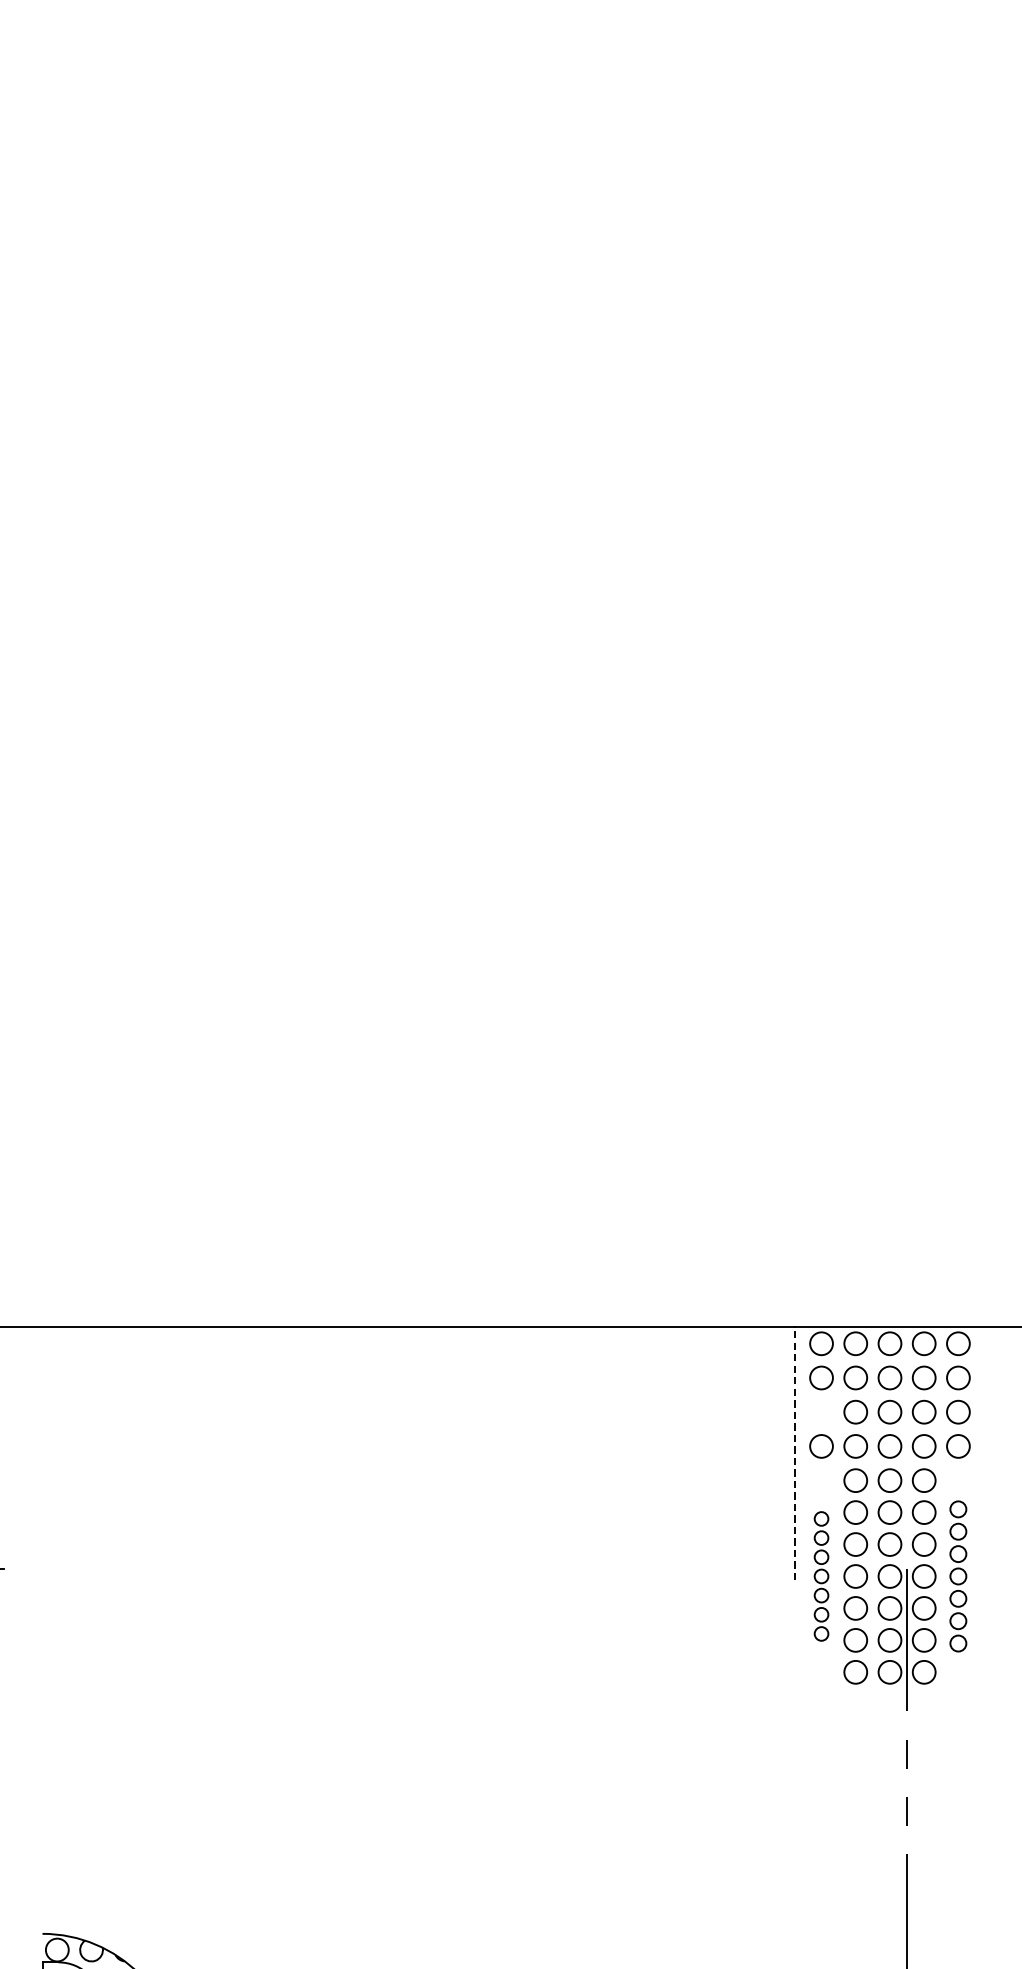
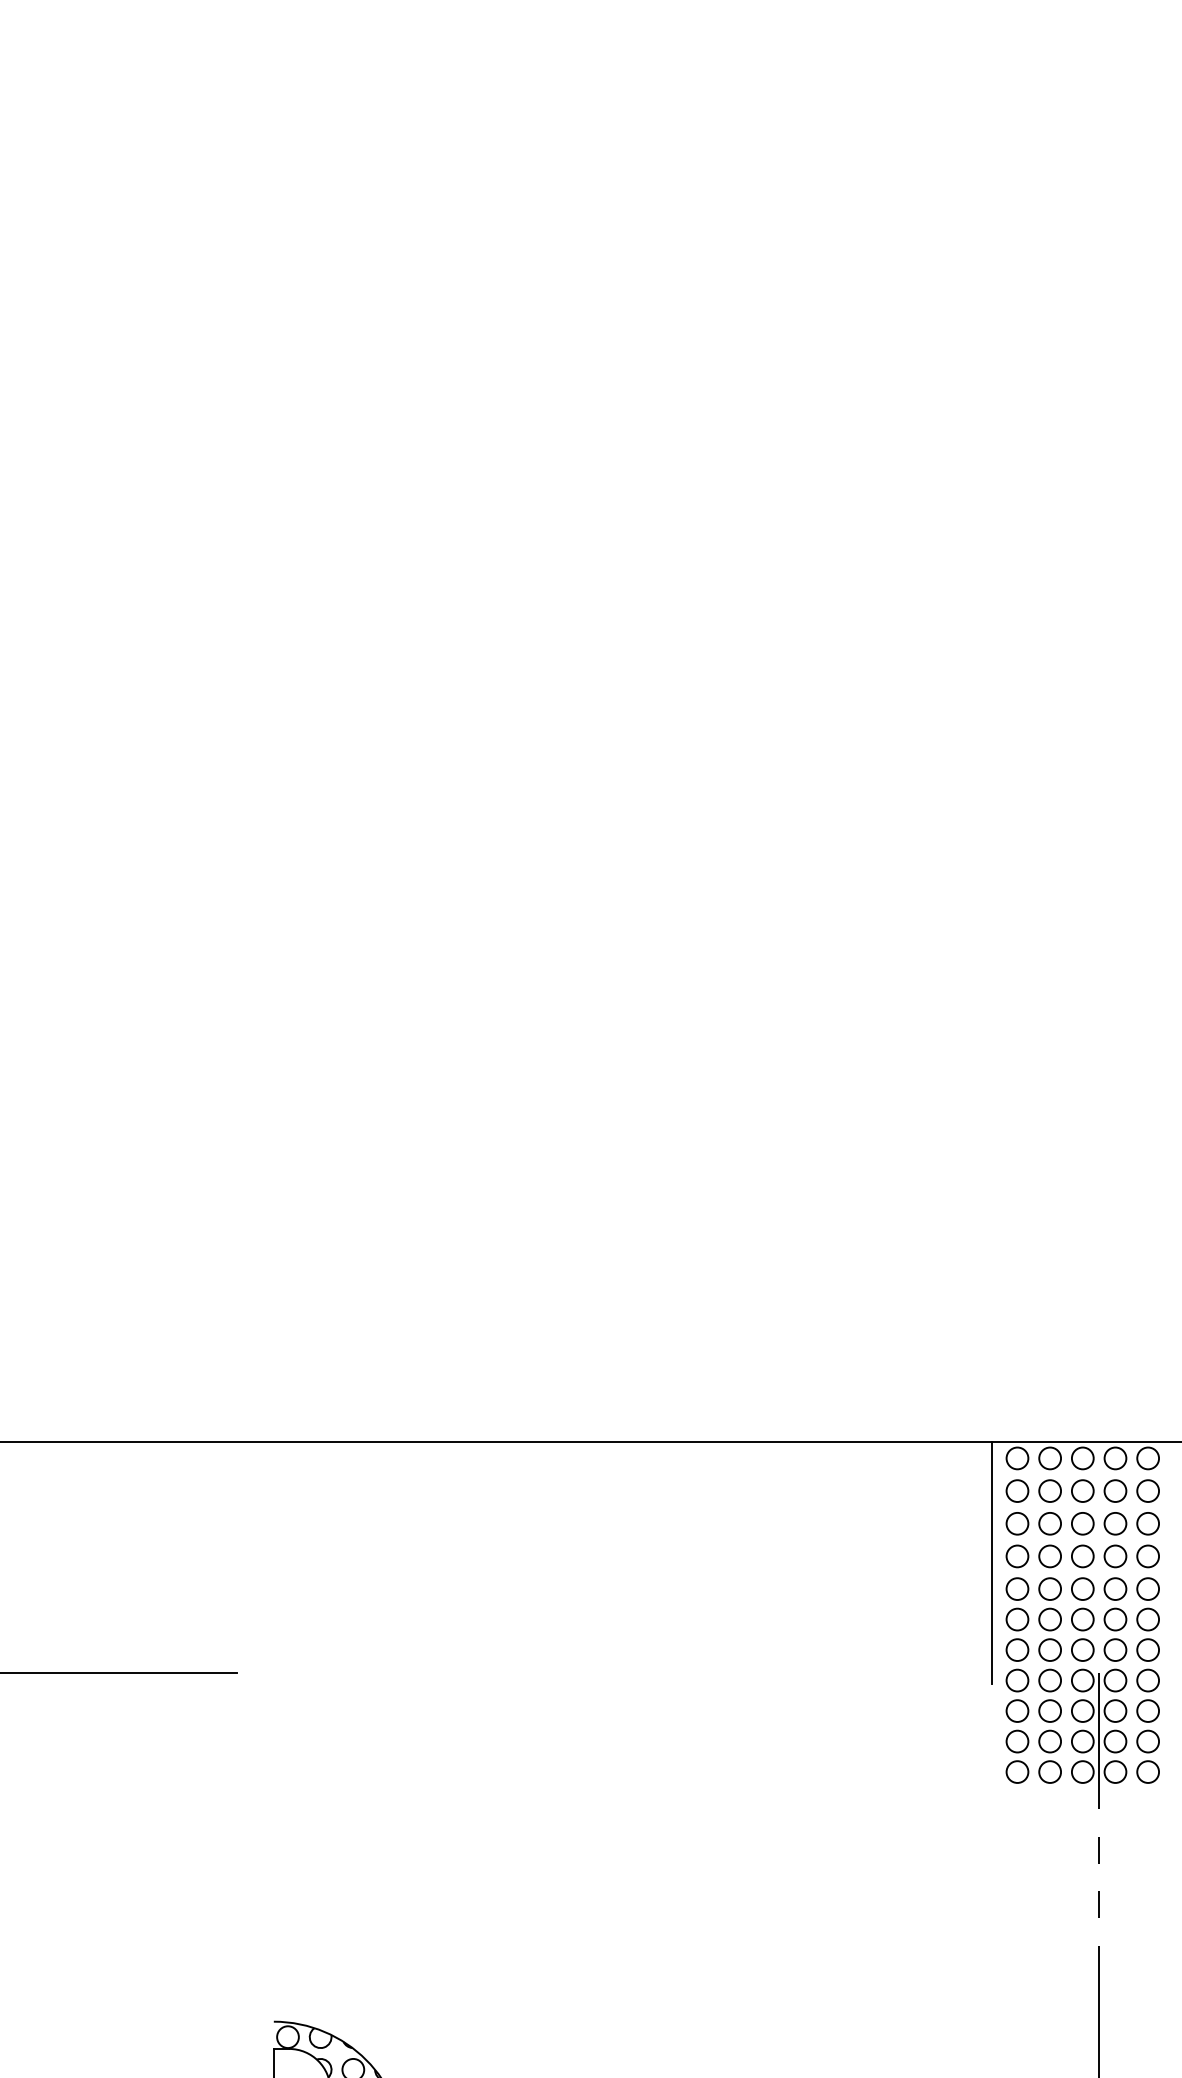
circle: (821, 1411) -> (1017, 1523), added
line: (795, 1452) -> (992, 1562), dashed -> solid
part: (821, 1576) -> (1017, 1680), size x1.67
part: (957, 1576) -> (1147, 1680), size x1.43

